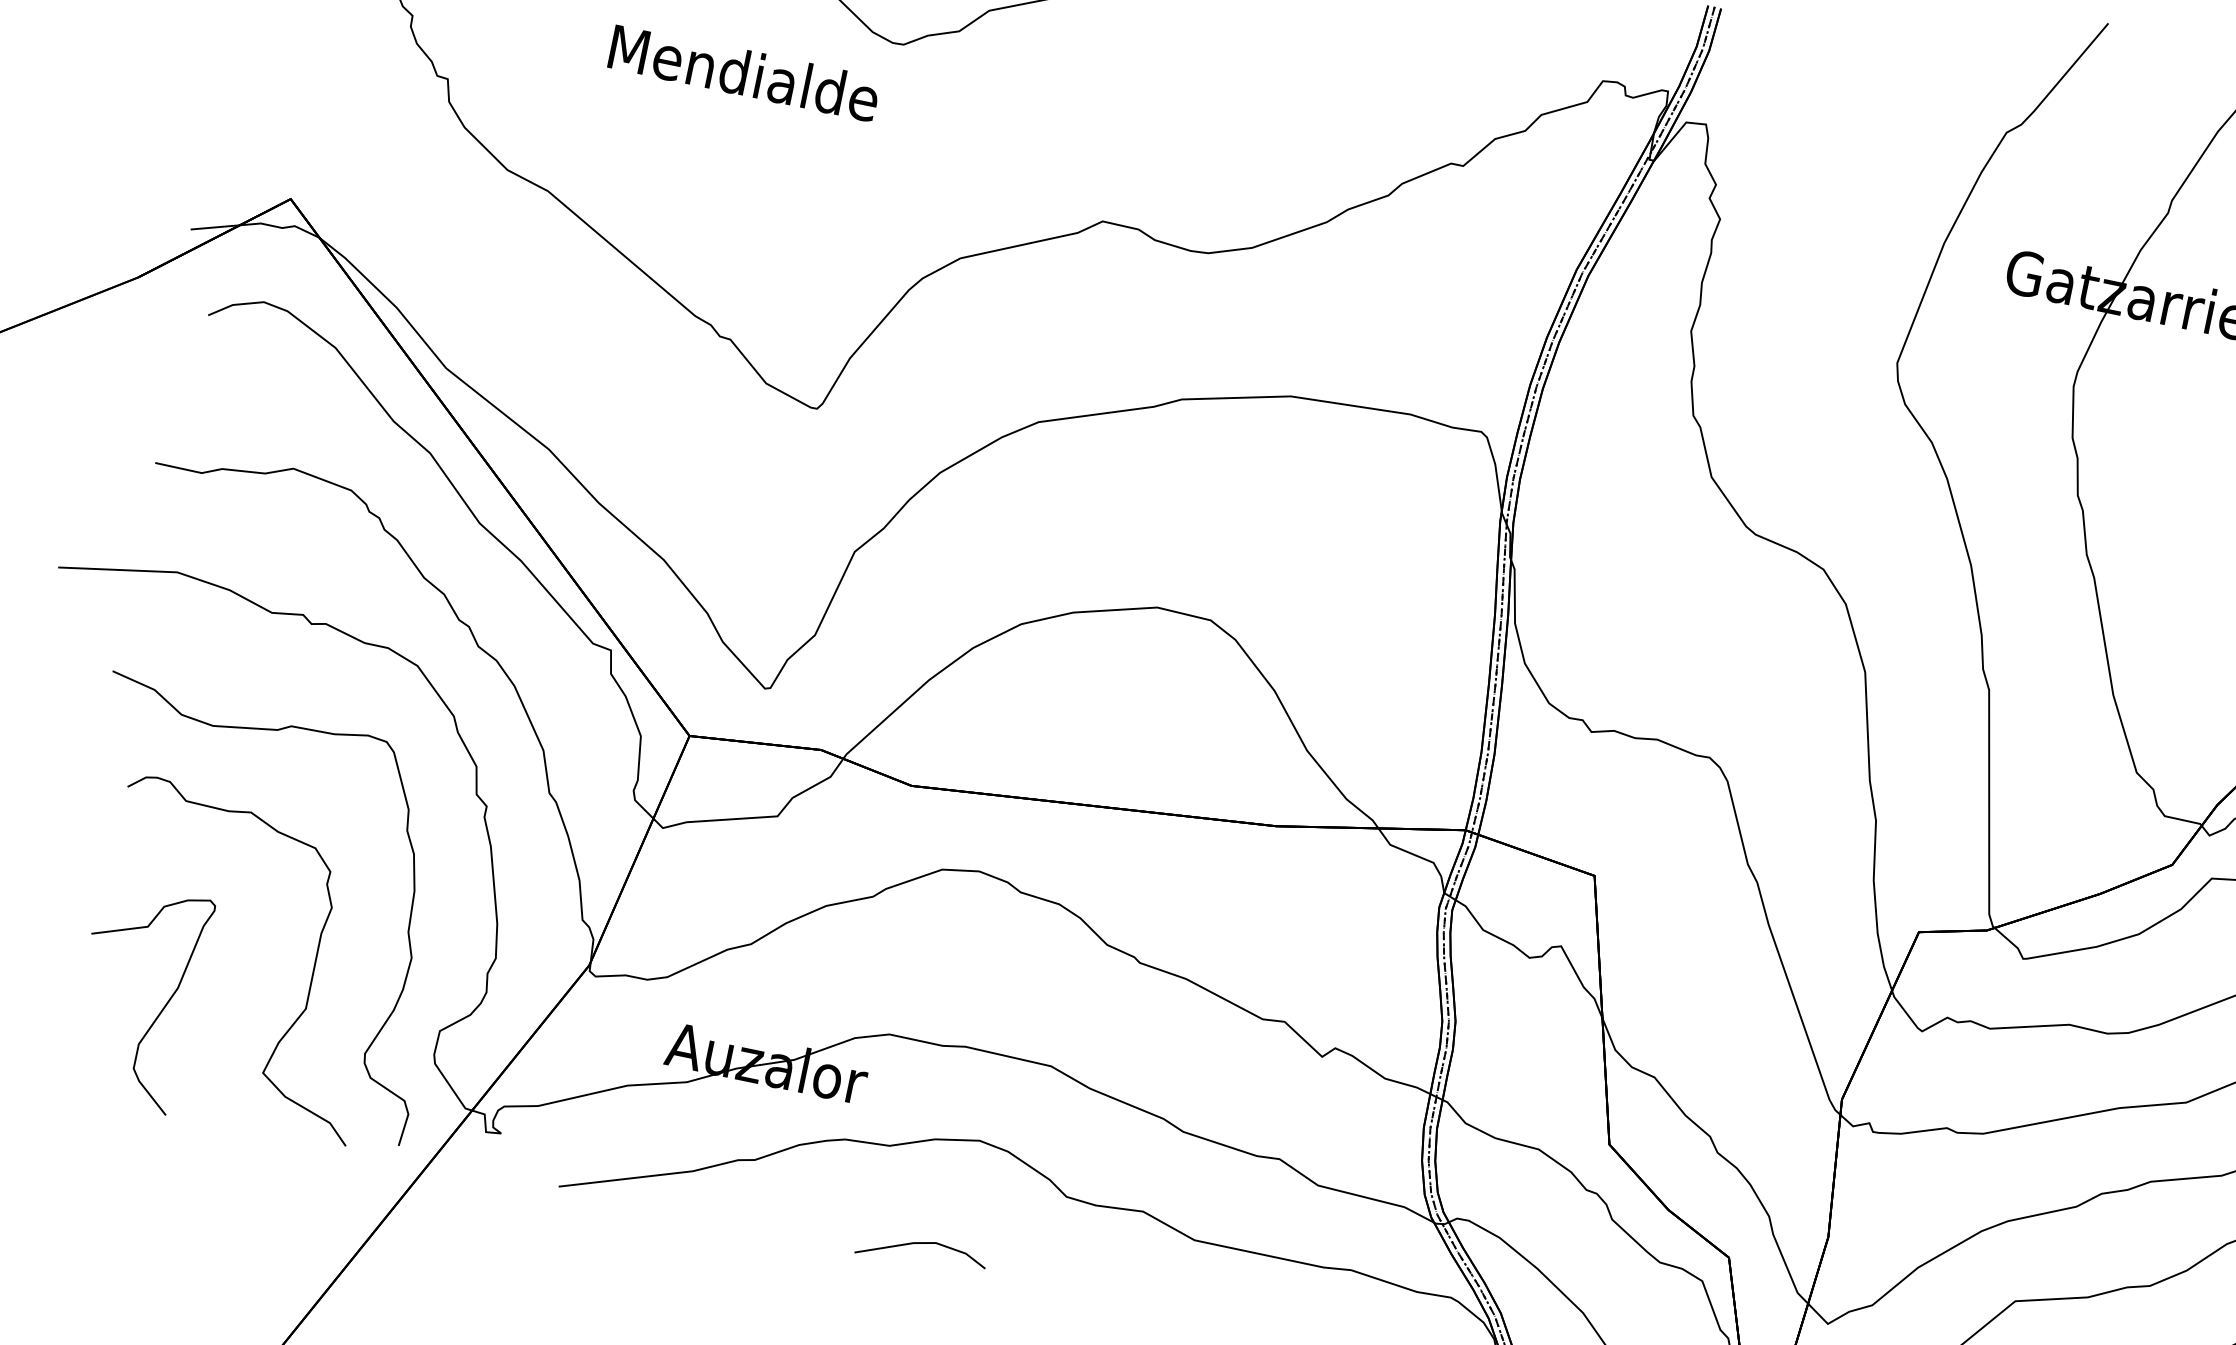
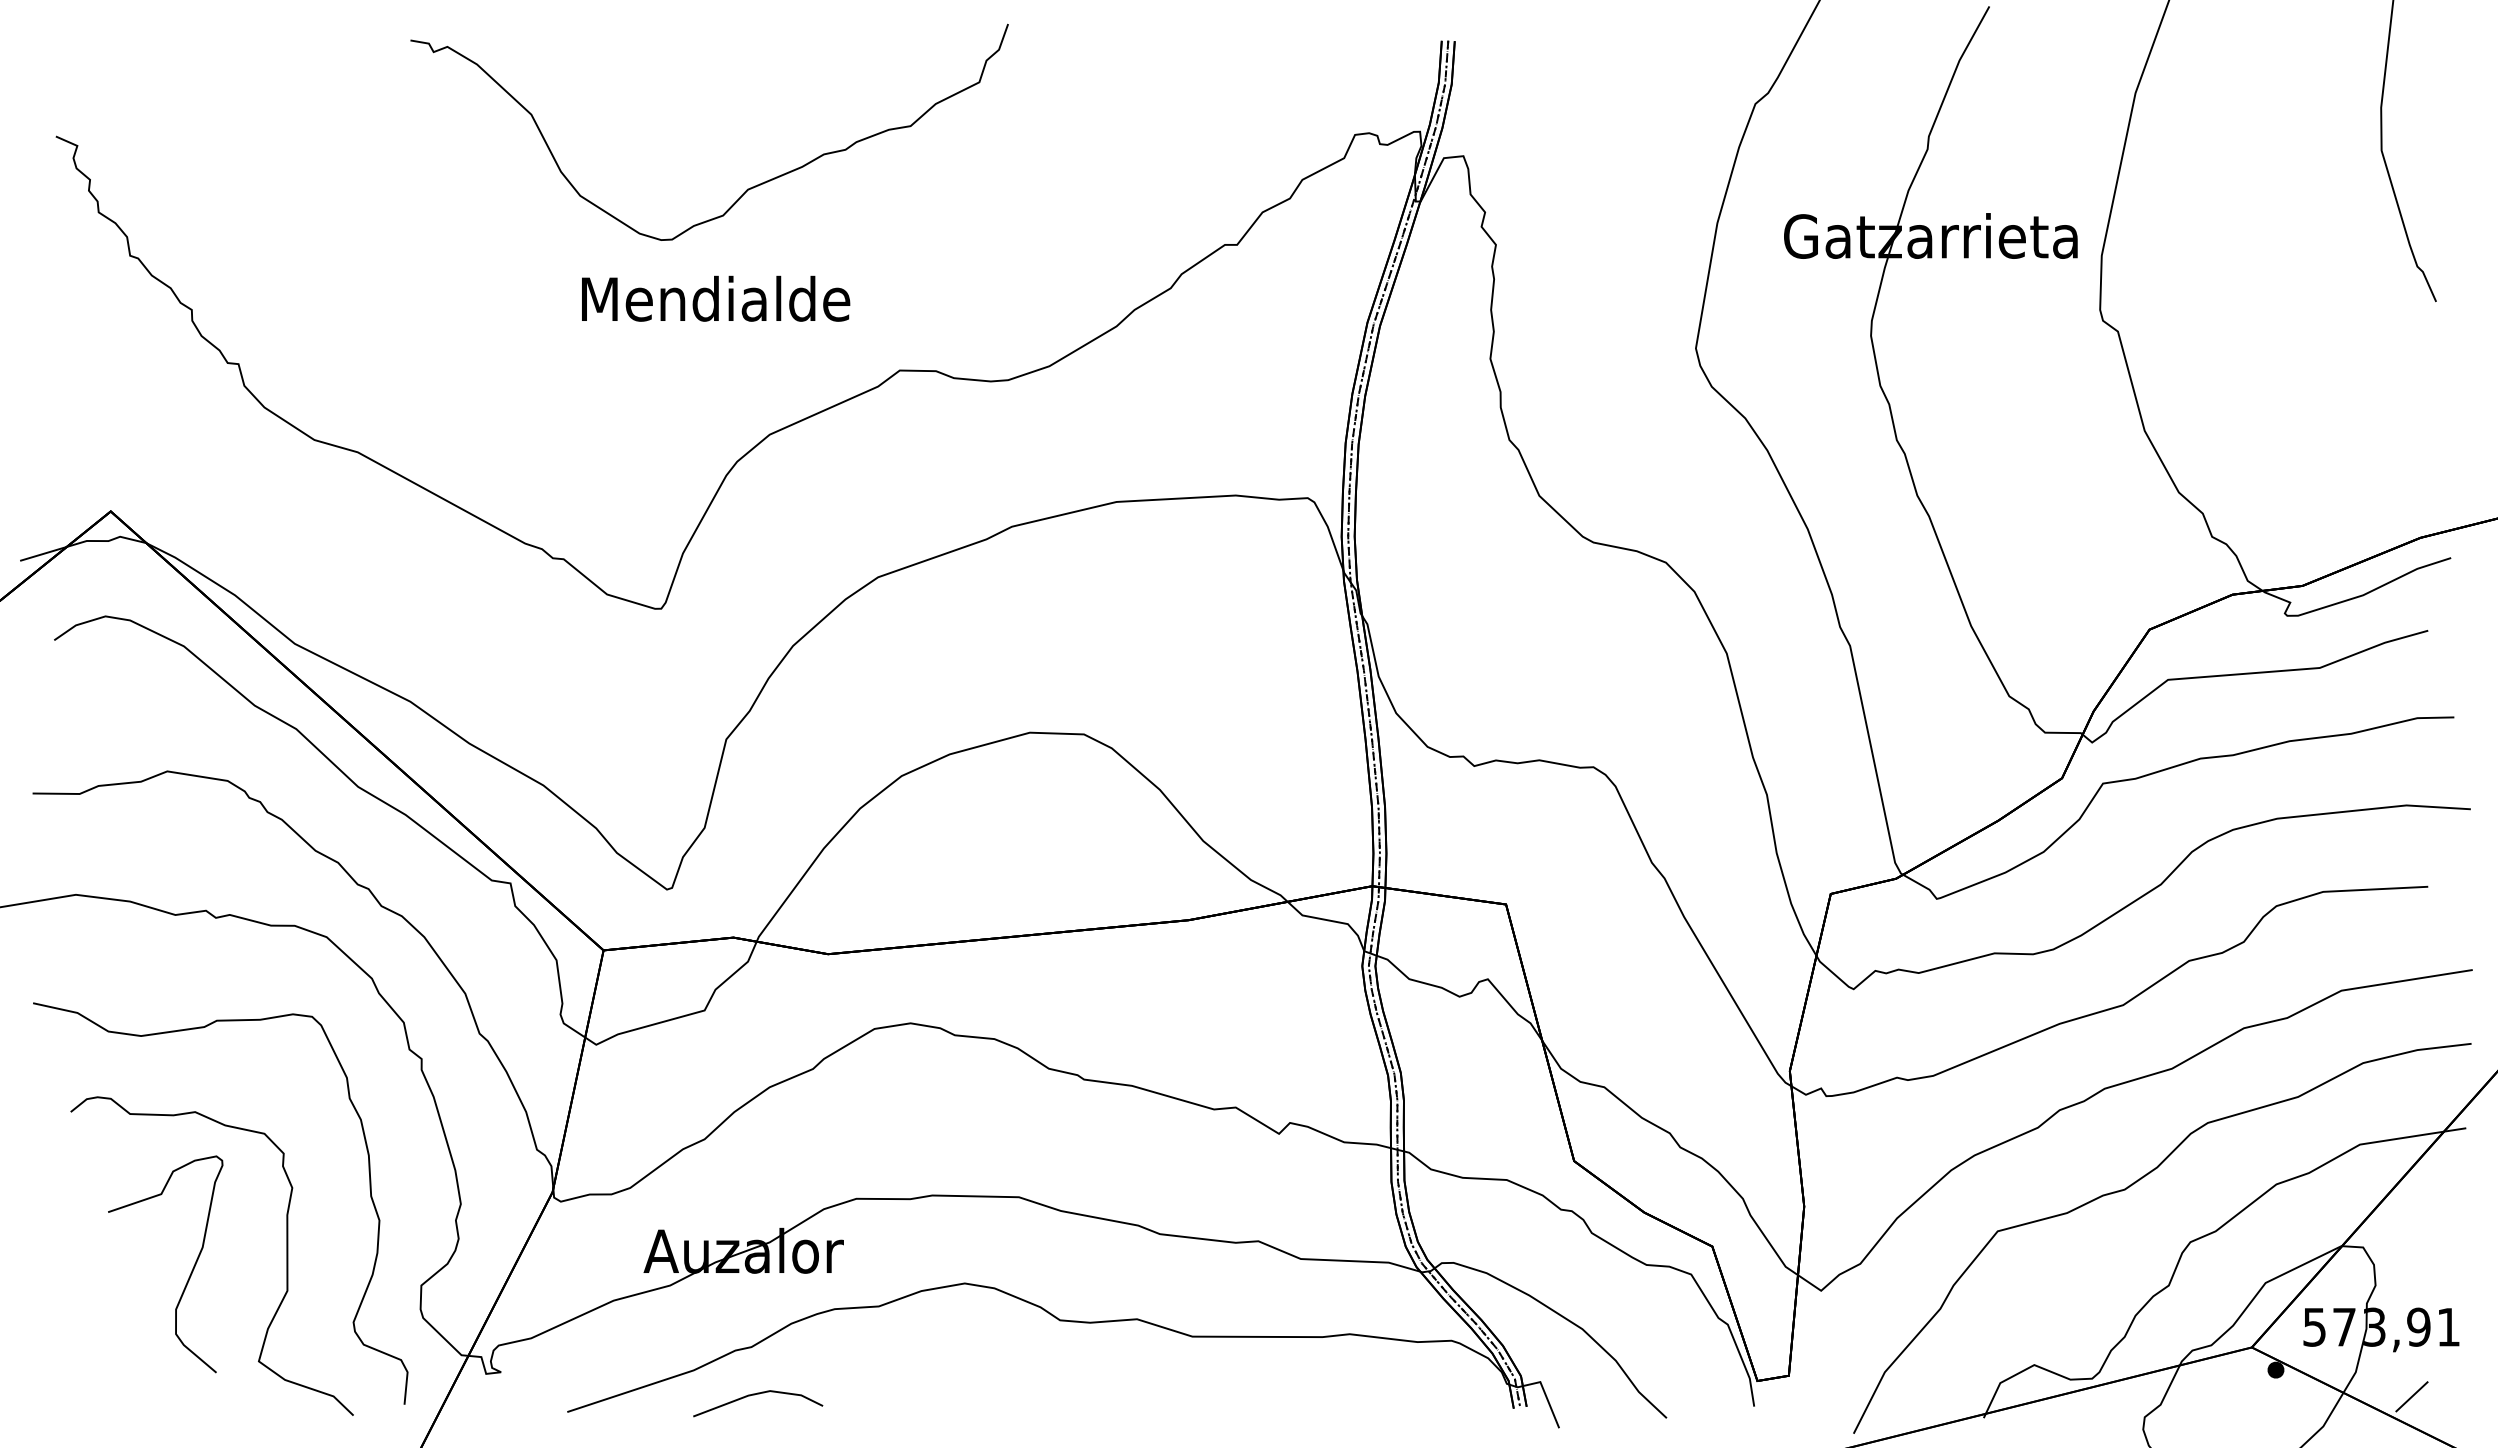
text: (745, 72) -> (716, 298), moved
curve: (160, 1010) -> (190, 1272), moved
line: (919, 1244) -> (754, 1395), moved

